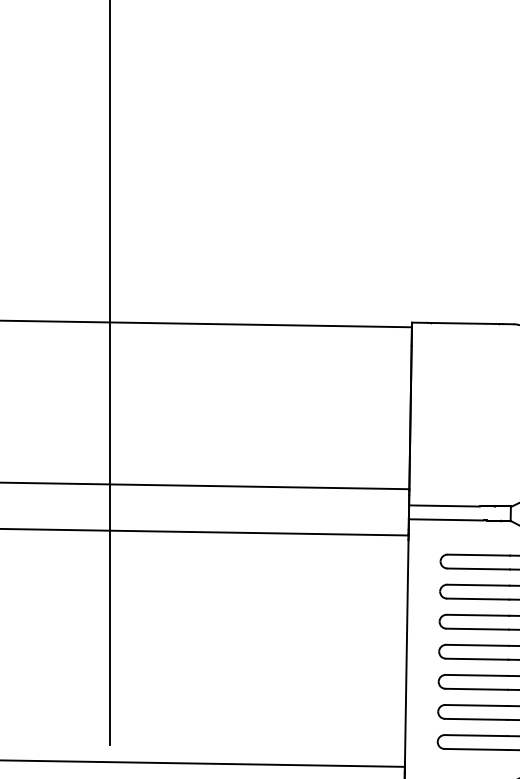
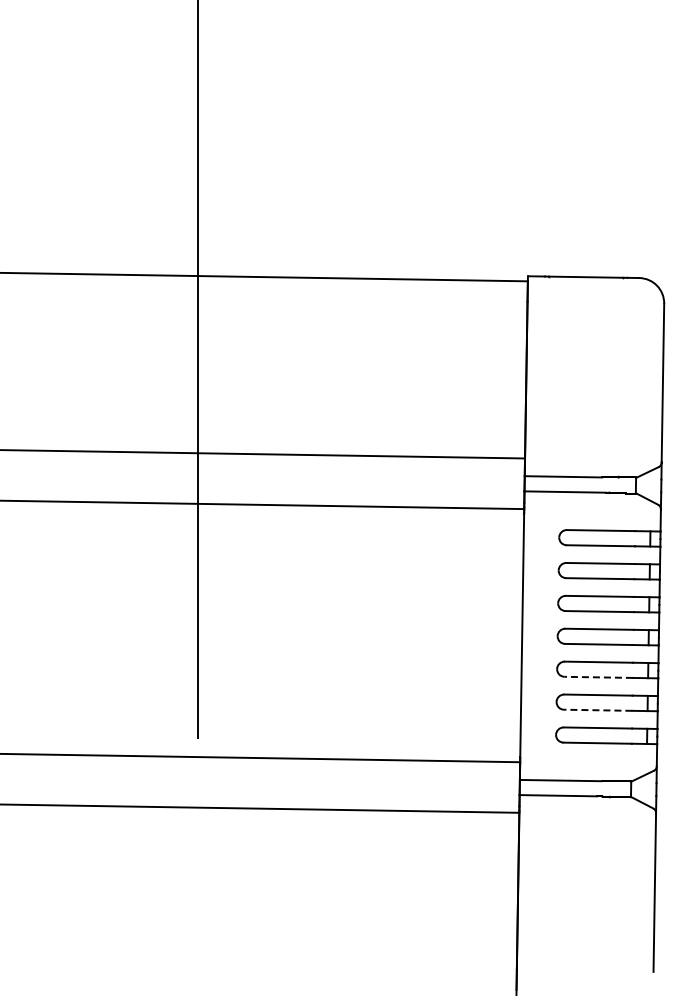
line: (476, 689) -> (598, 677), solid -> dashed
line: (475, 719) -> (597, 710), solid -> dashed

